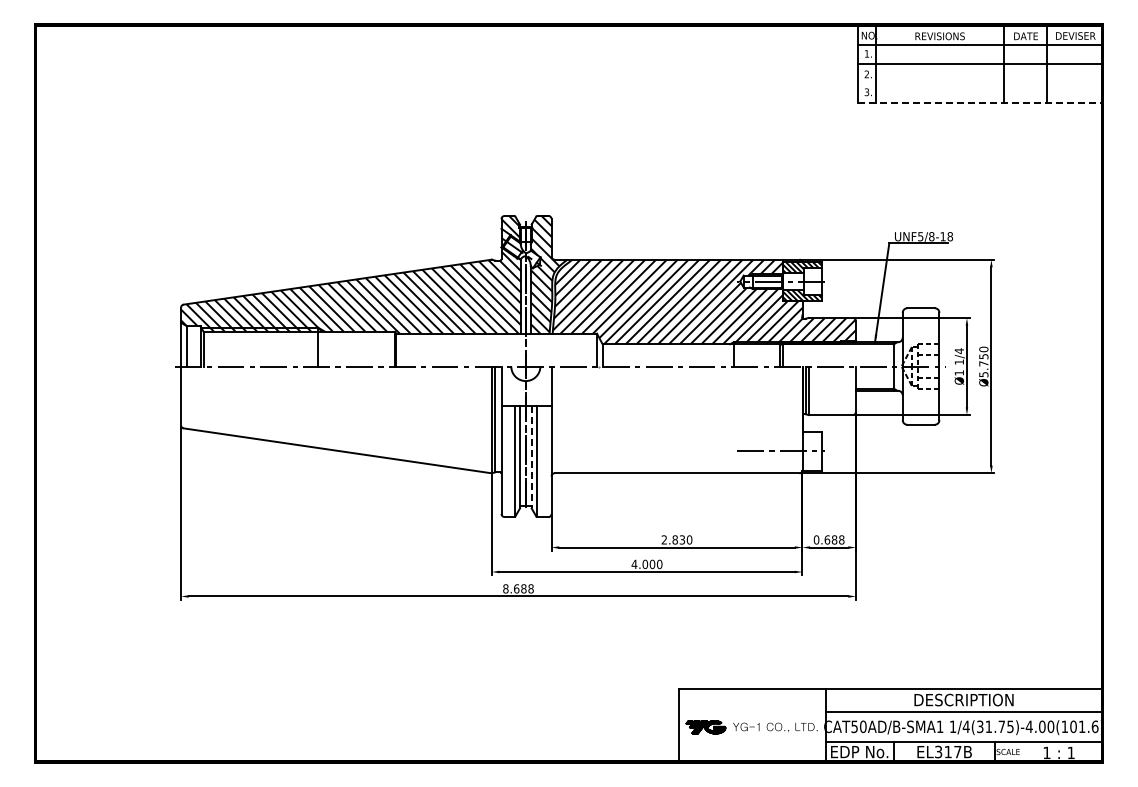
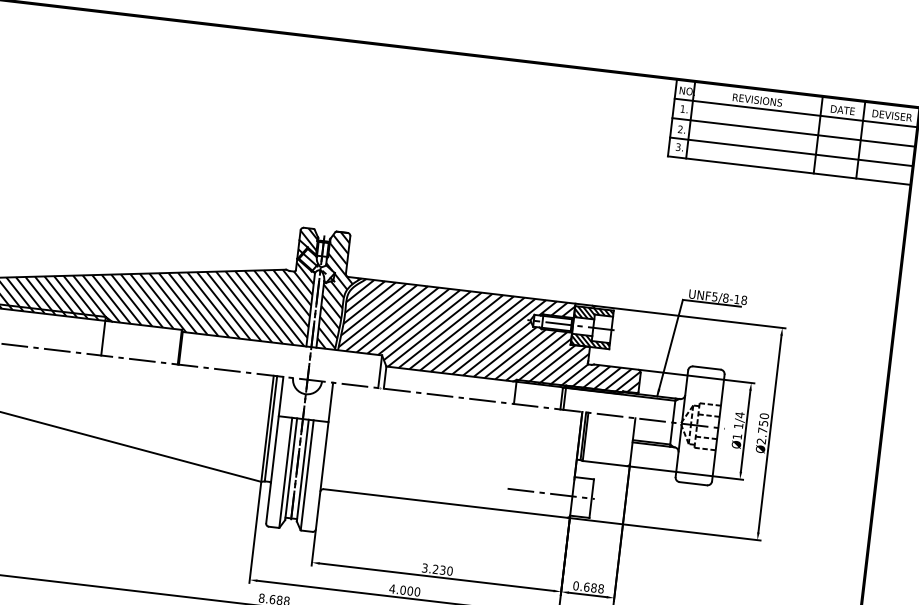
line: (979, 83) -> (791, 151), added
line: (980, 102) -> (789, 170), dashed -> solid
text: (983, 374) -> (761, 441), Ø5.750 -> Ø2.750
line: (531, 457) -> (302, 470), dashed -> solid
text: (669, 539) -> (430, 568), 2.830 -> 3.230

